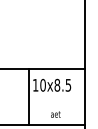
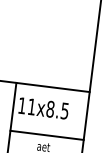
text: (42, 84) -> (31, 105), 10x8.5 -> 11x8.5
line: (57, 105) -> (47, 135), added

